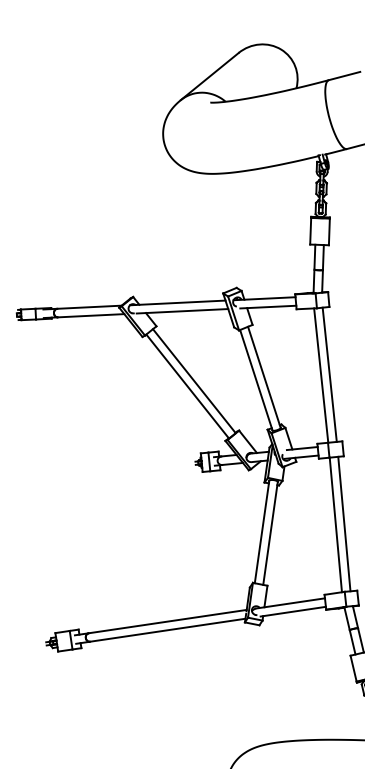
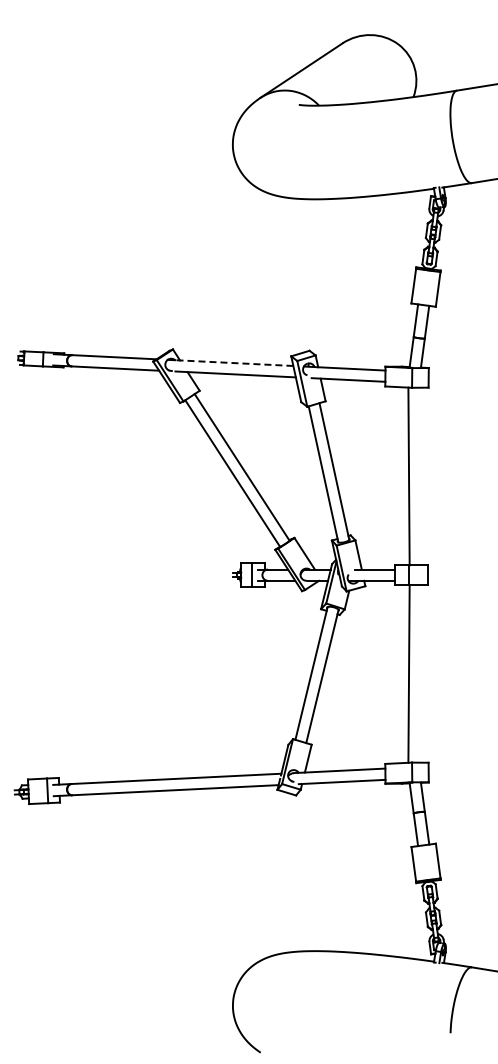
line: (180, 303) -> (233, 363), solid -> dashed
line: (329, 374) -> (419, 476), removed
line: (343, 523) -> (419, 673), removed

